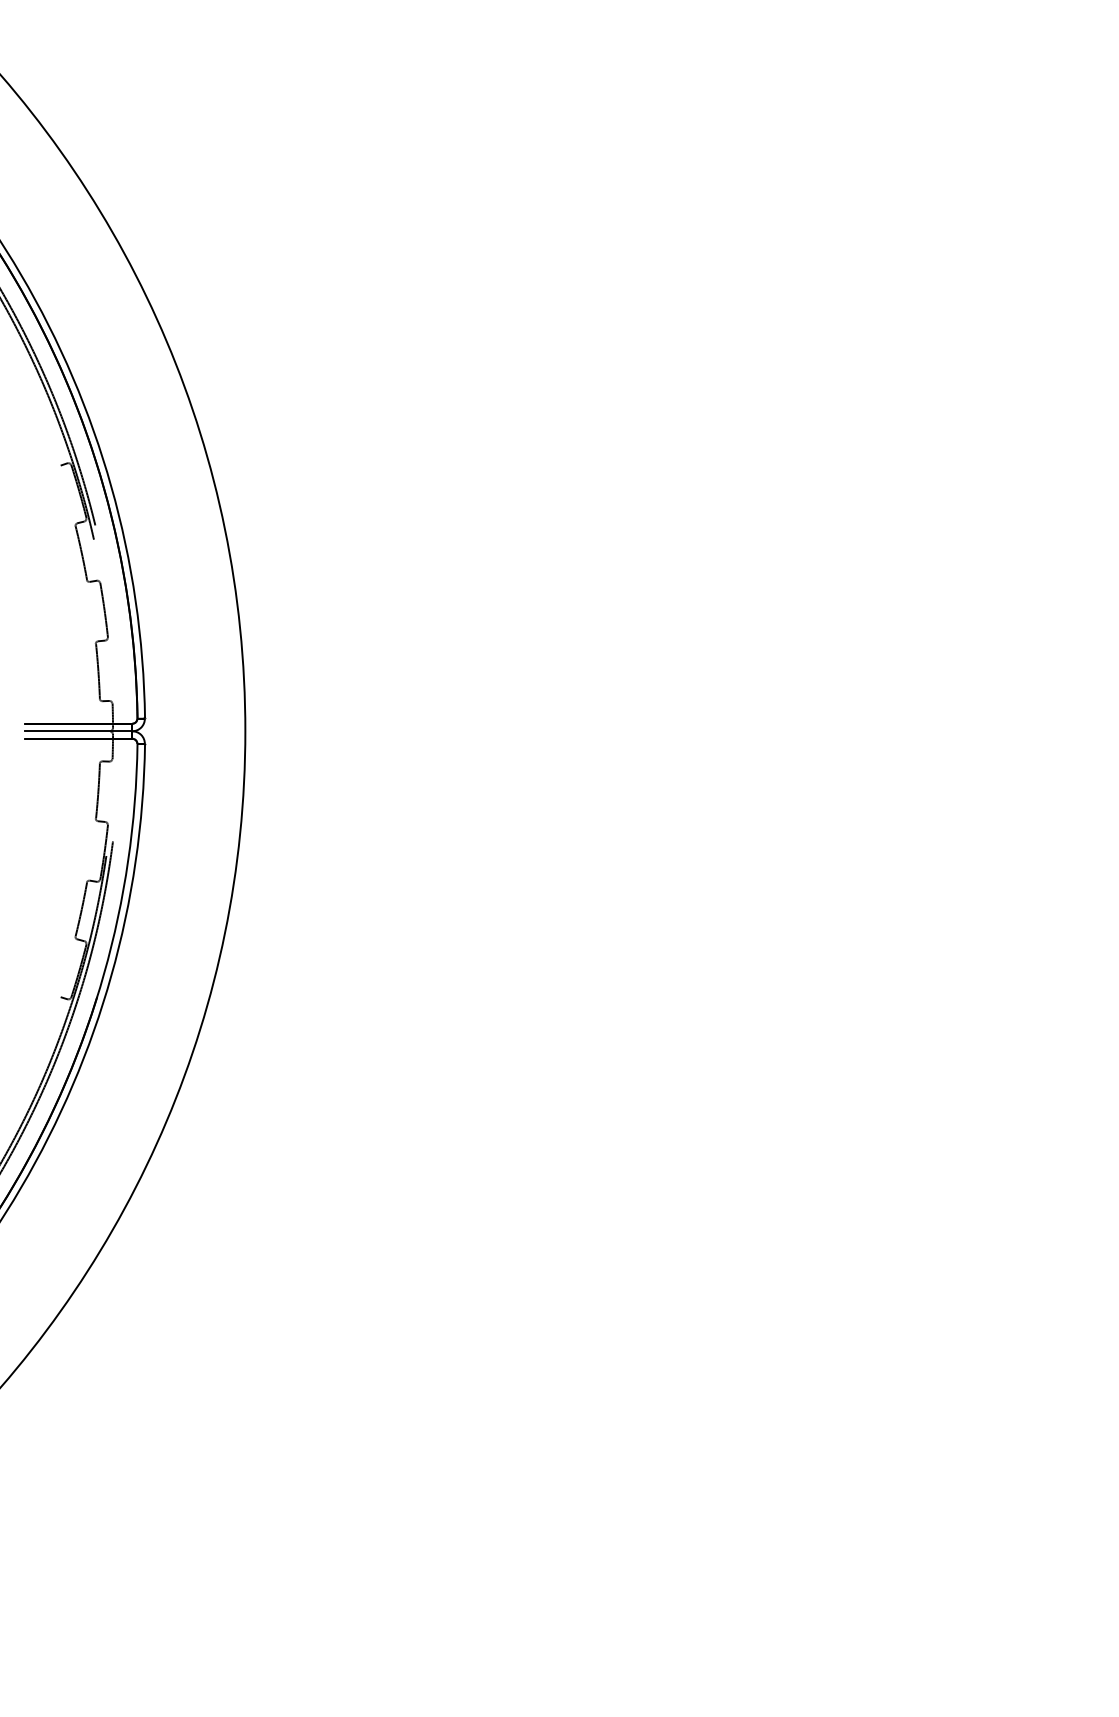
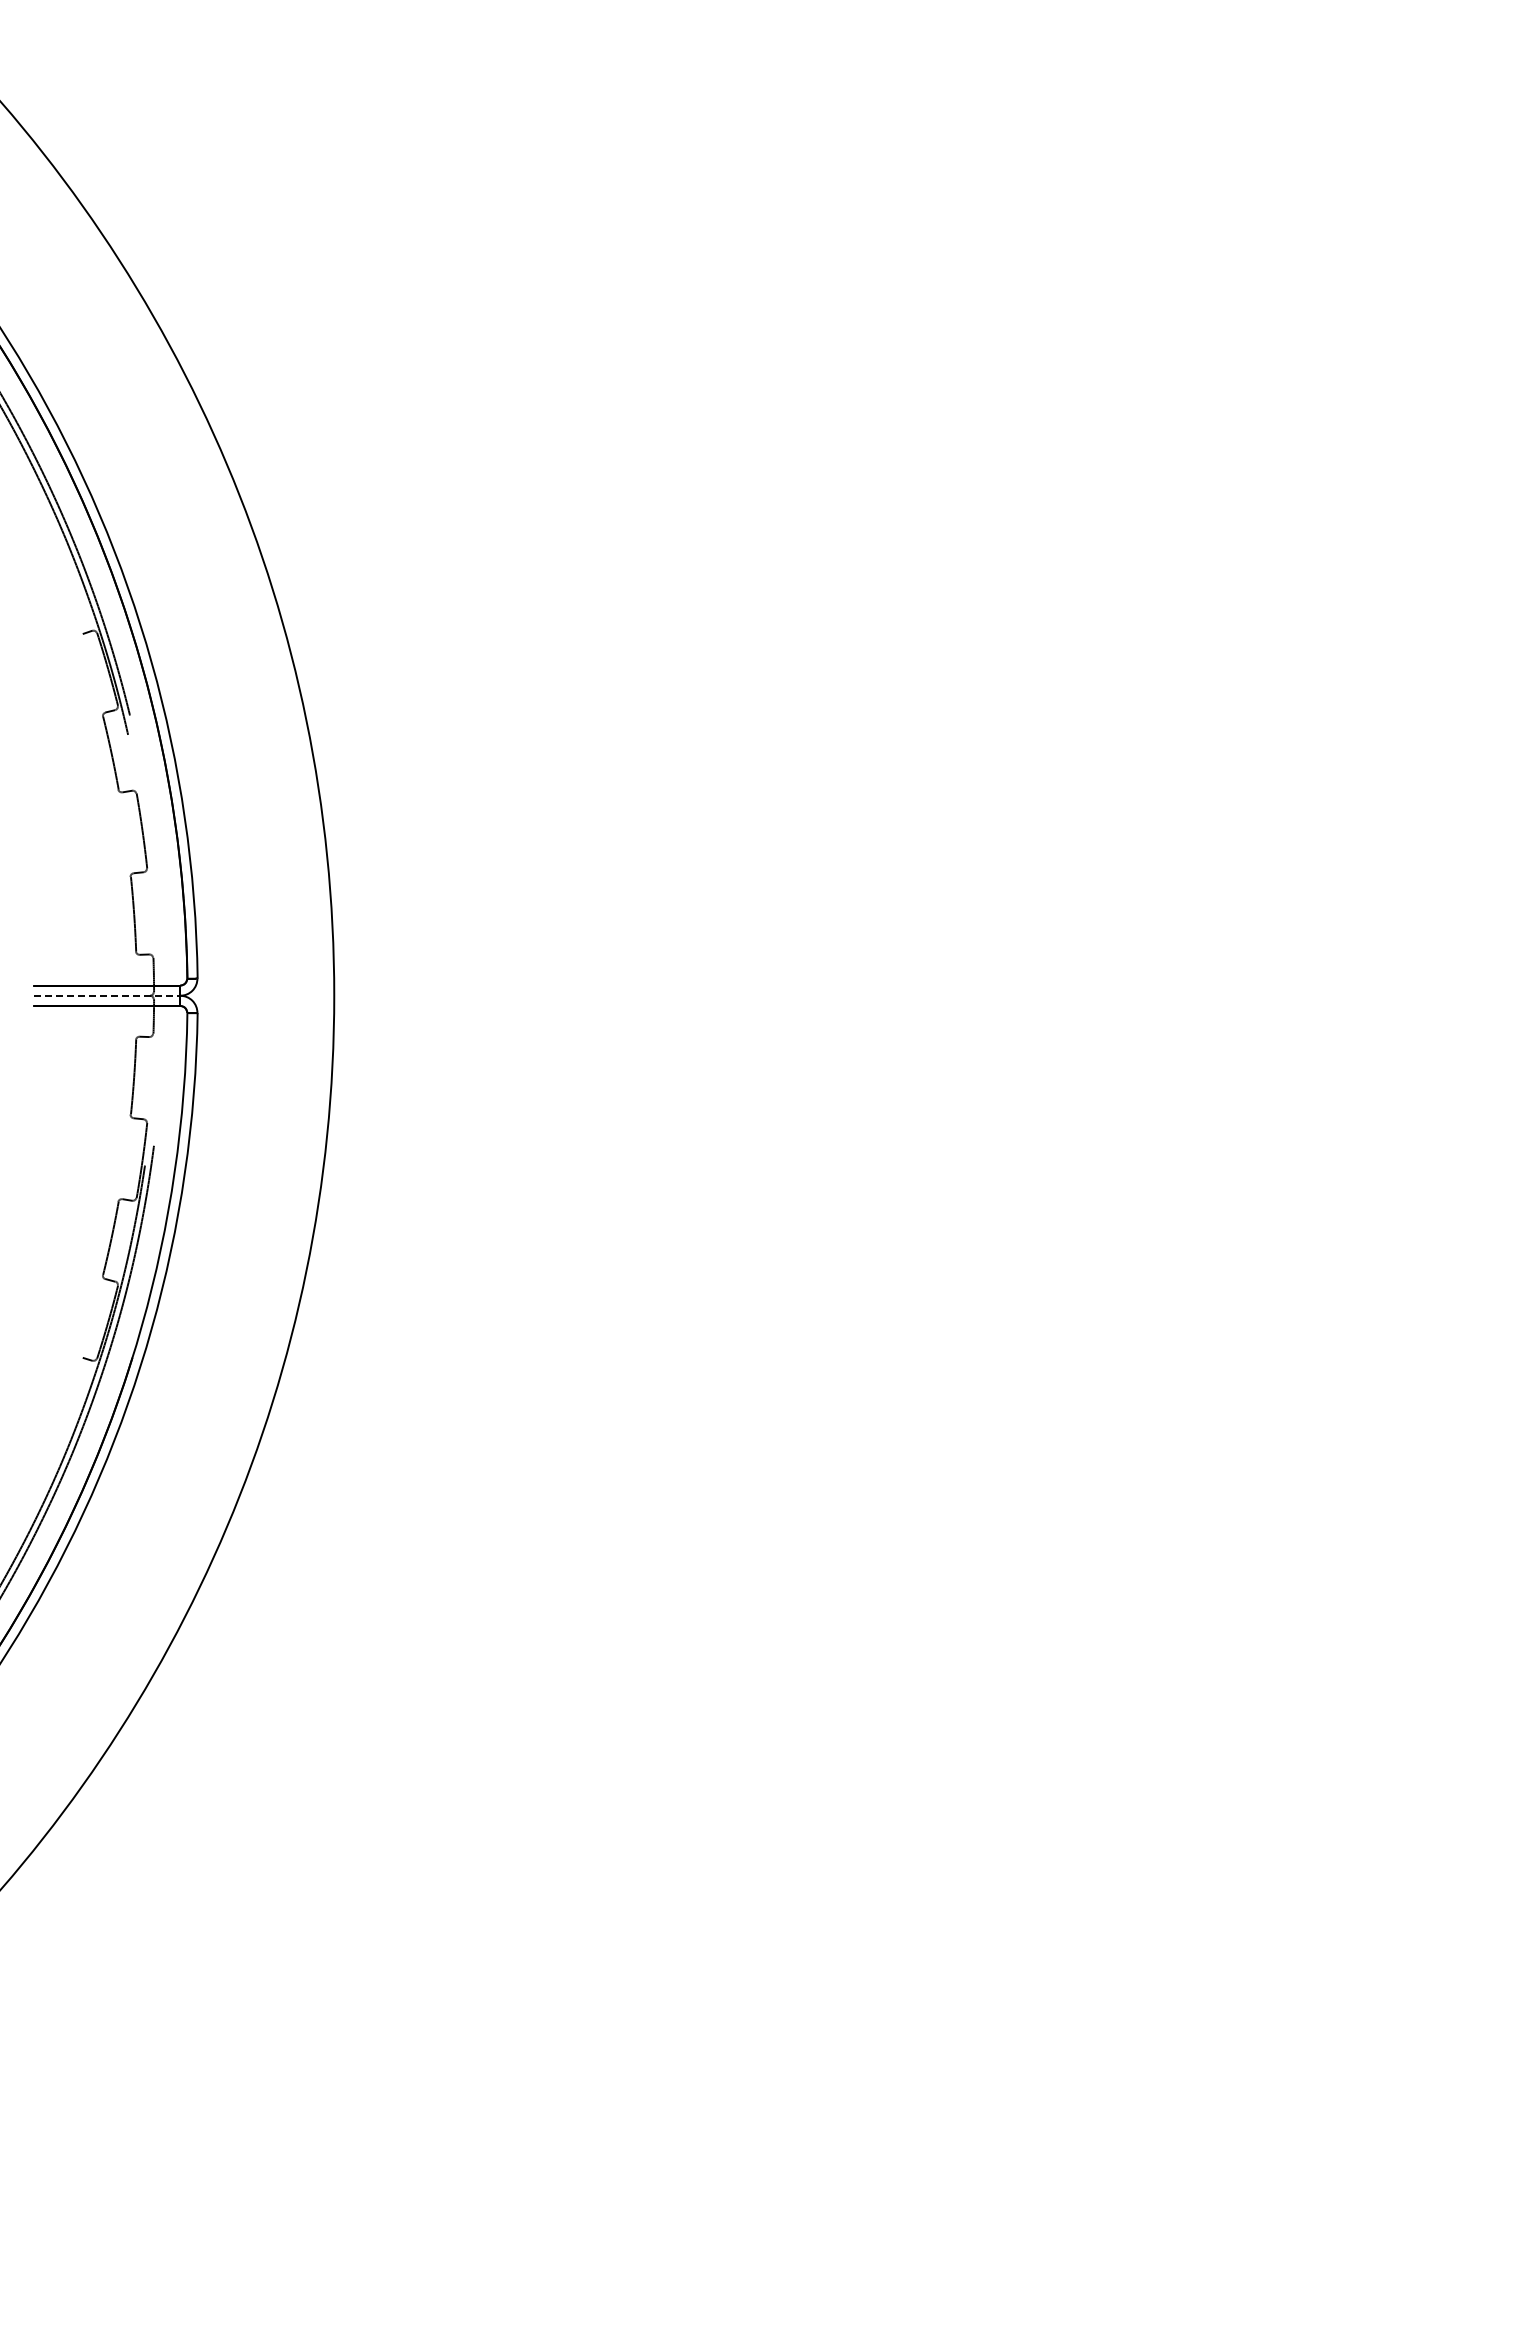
line: (78, 731) -> (107, 995), solid -> dashed

